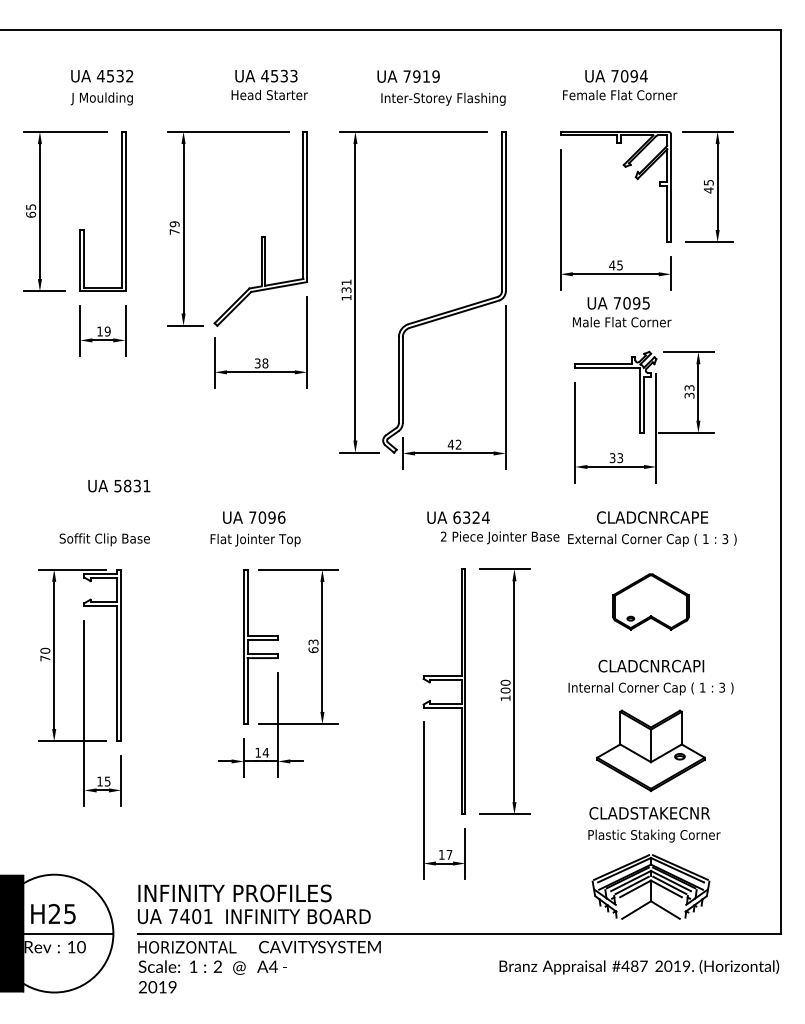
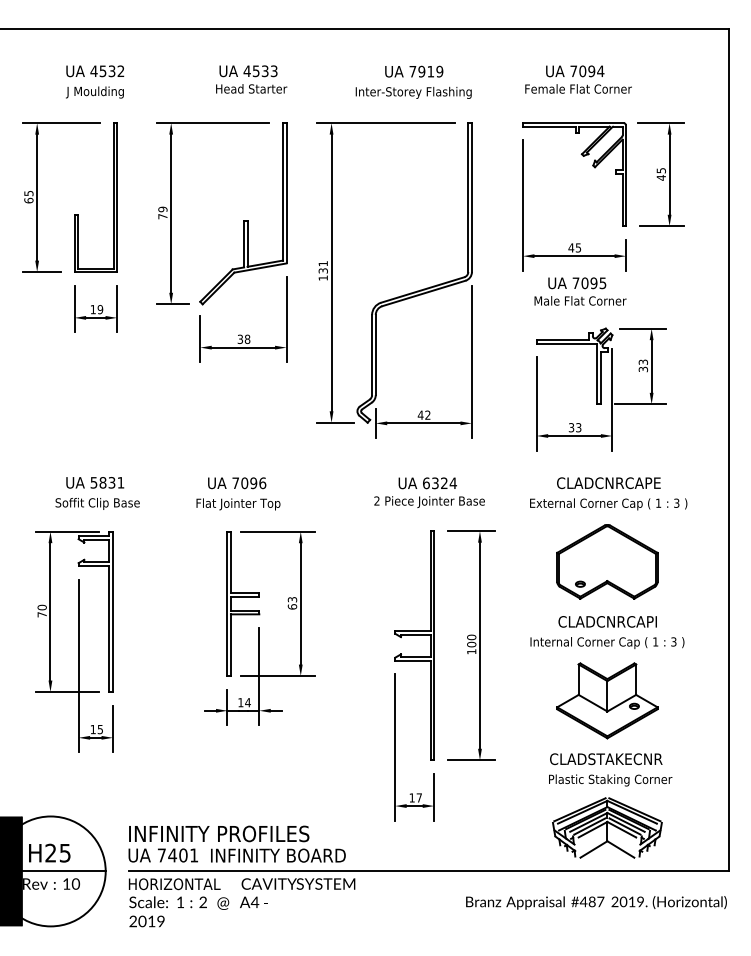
text: (408, 76) -> (414, 71), moved
text: (119, 485) -> (95, 482), moved
text: (500, 537) -> (429, 501), moved
part: (651, 601) -> (607, 561), size x1.43

